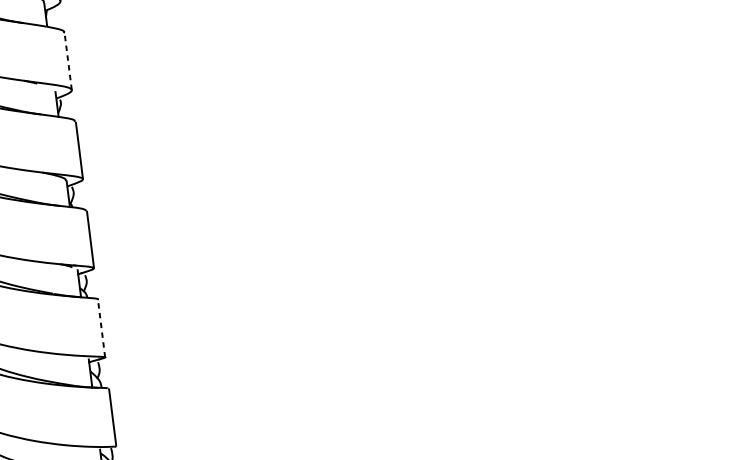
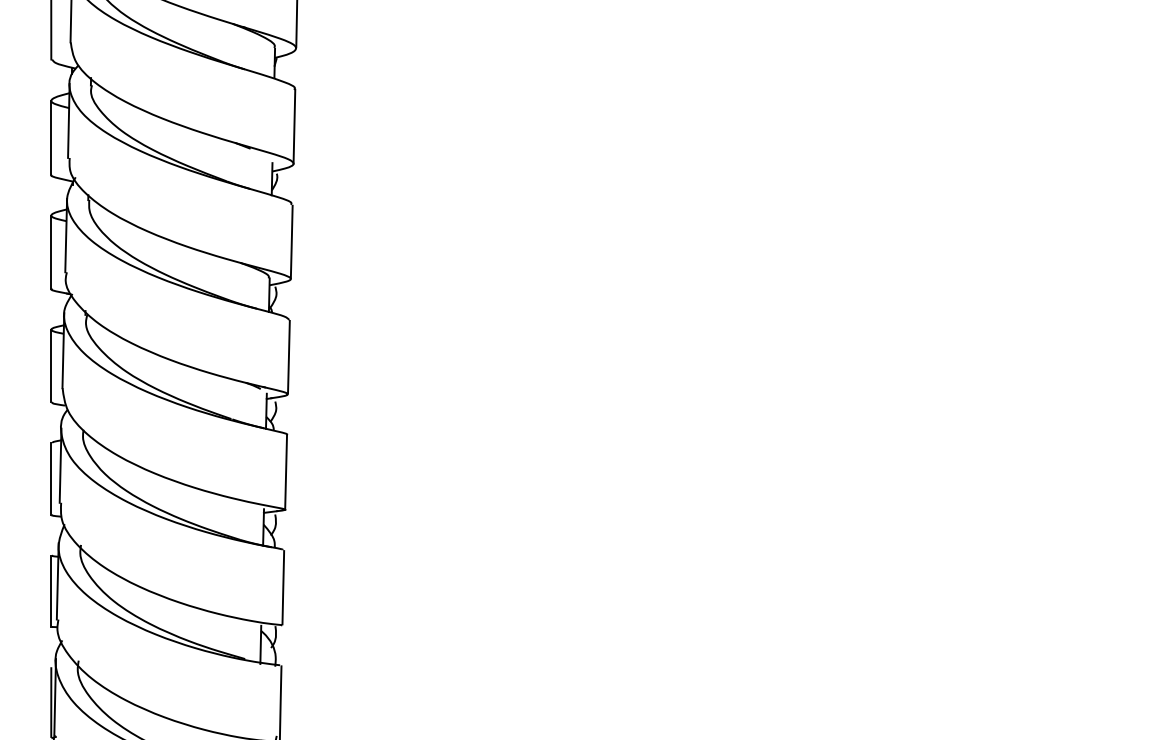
line: (68, 61) -> (294, 126), dashed -> solid
line: (101, 327) -> (286, 471), dashed -> solid

